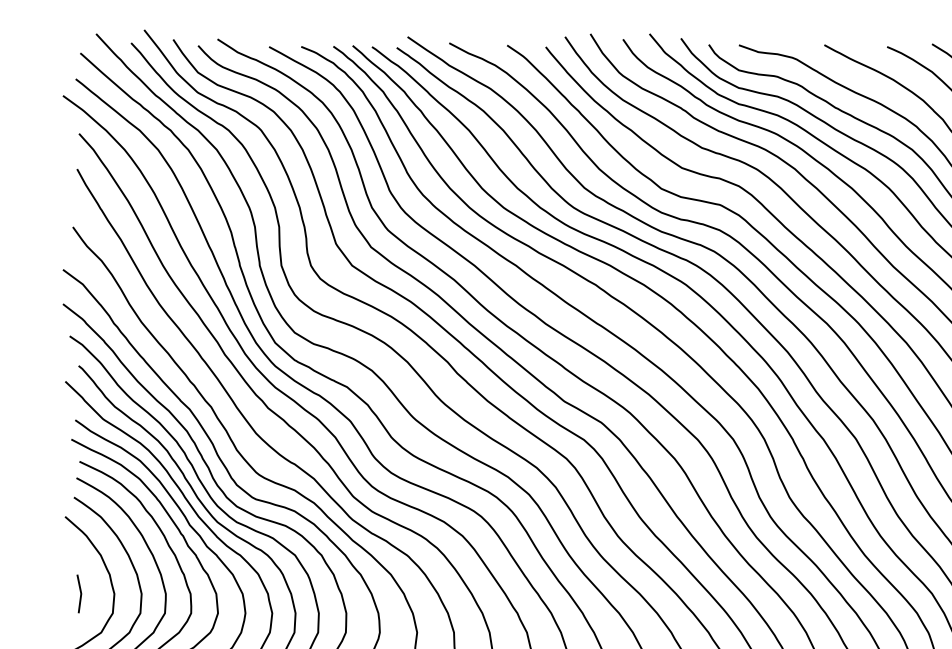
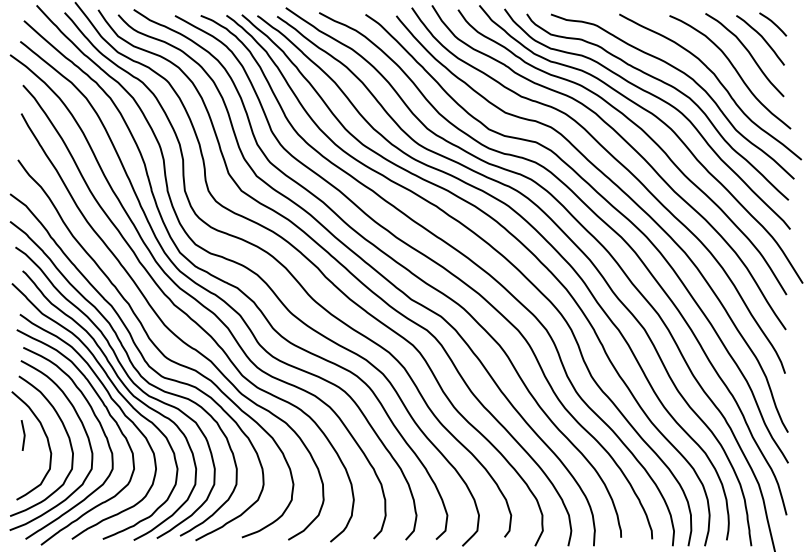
line: (79, 593) -> (23, 435), moved

